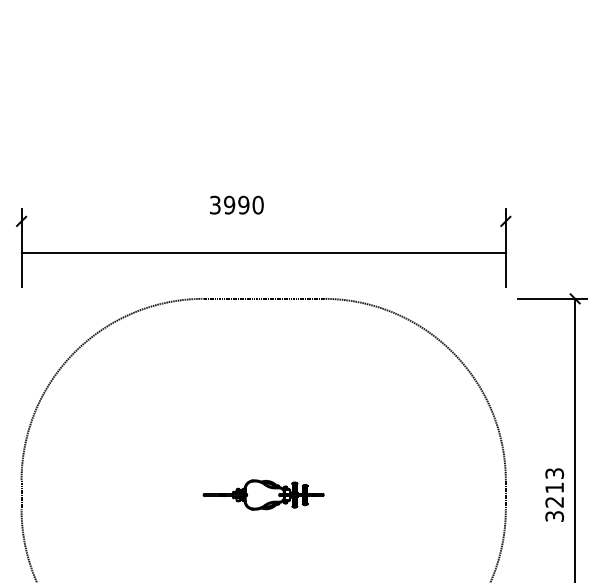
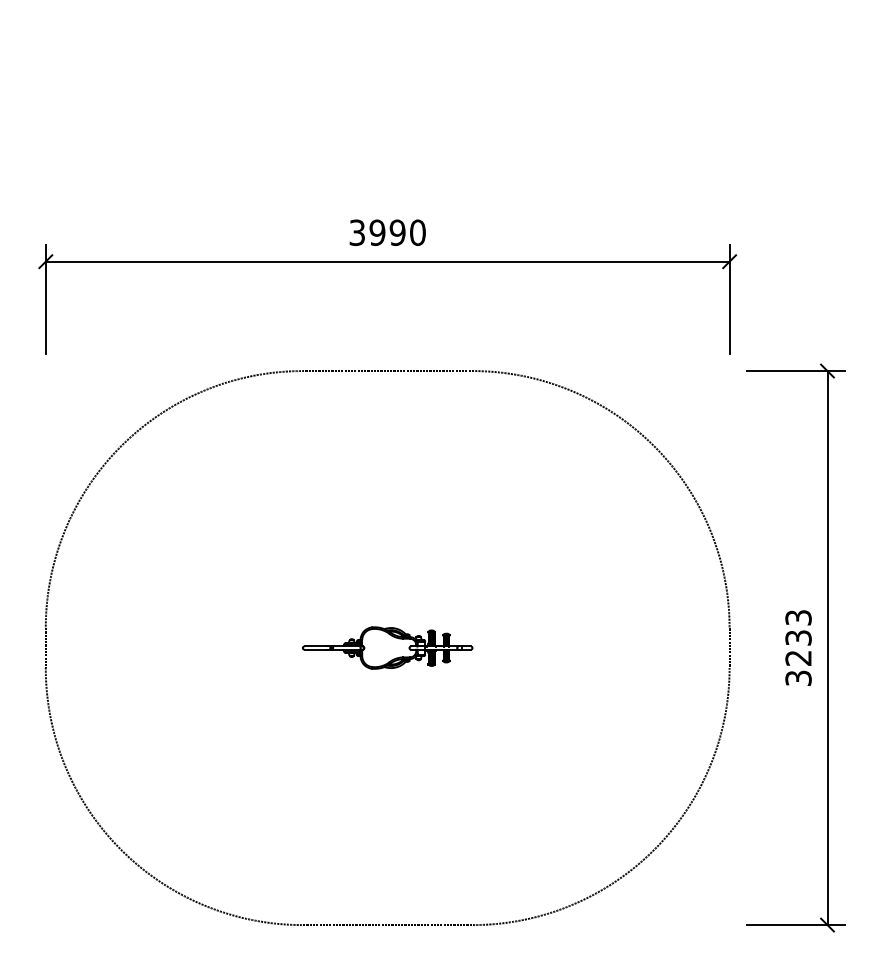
text: (236, 204) -> (387, 232), moved
line: (263, 253) -> (387, 261), moved
text: (554, 487) -> (798, 637), 3213 -> 3233

